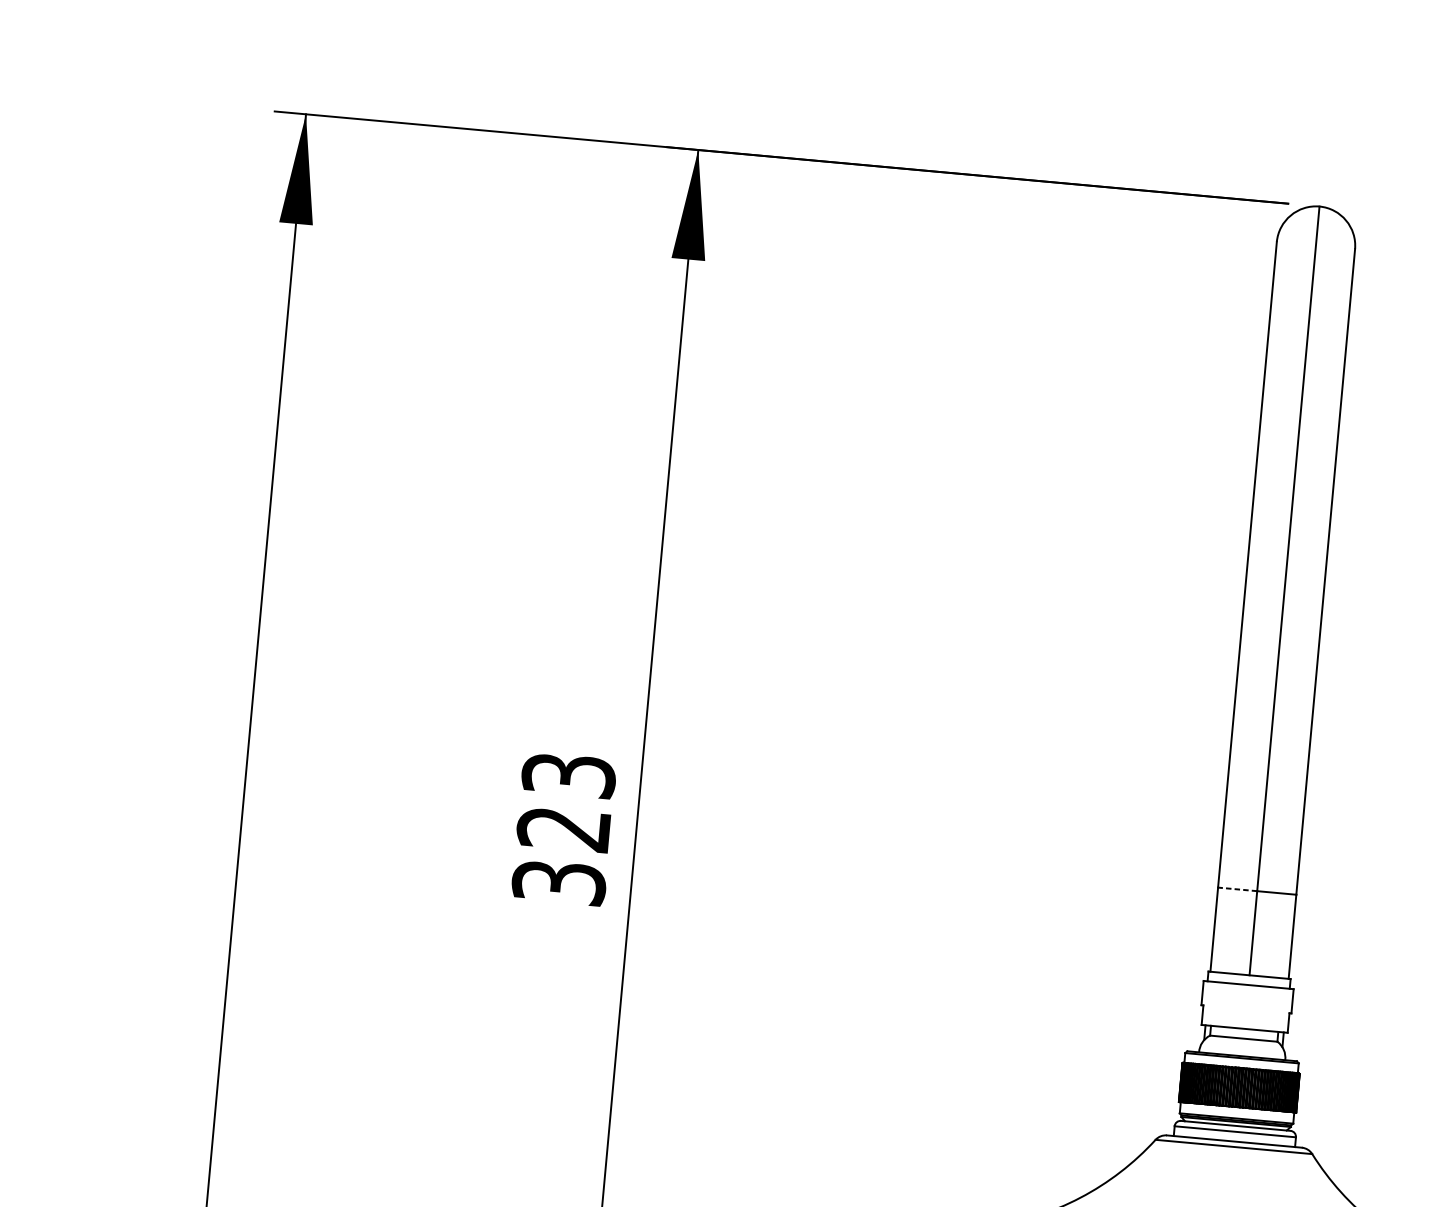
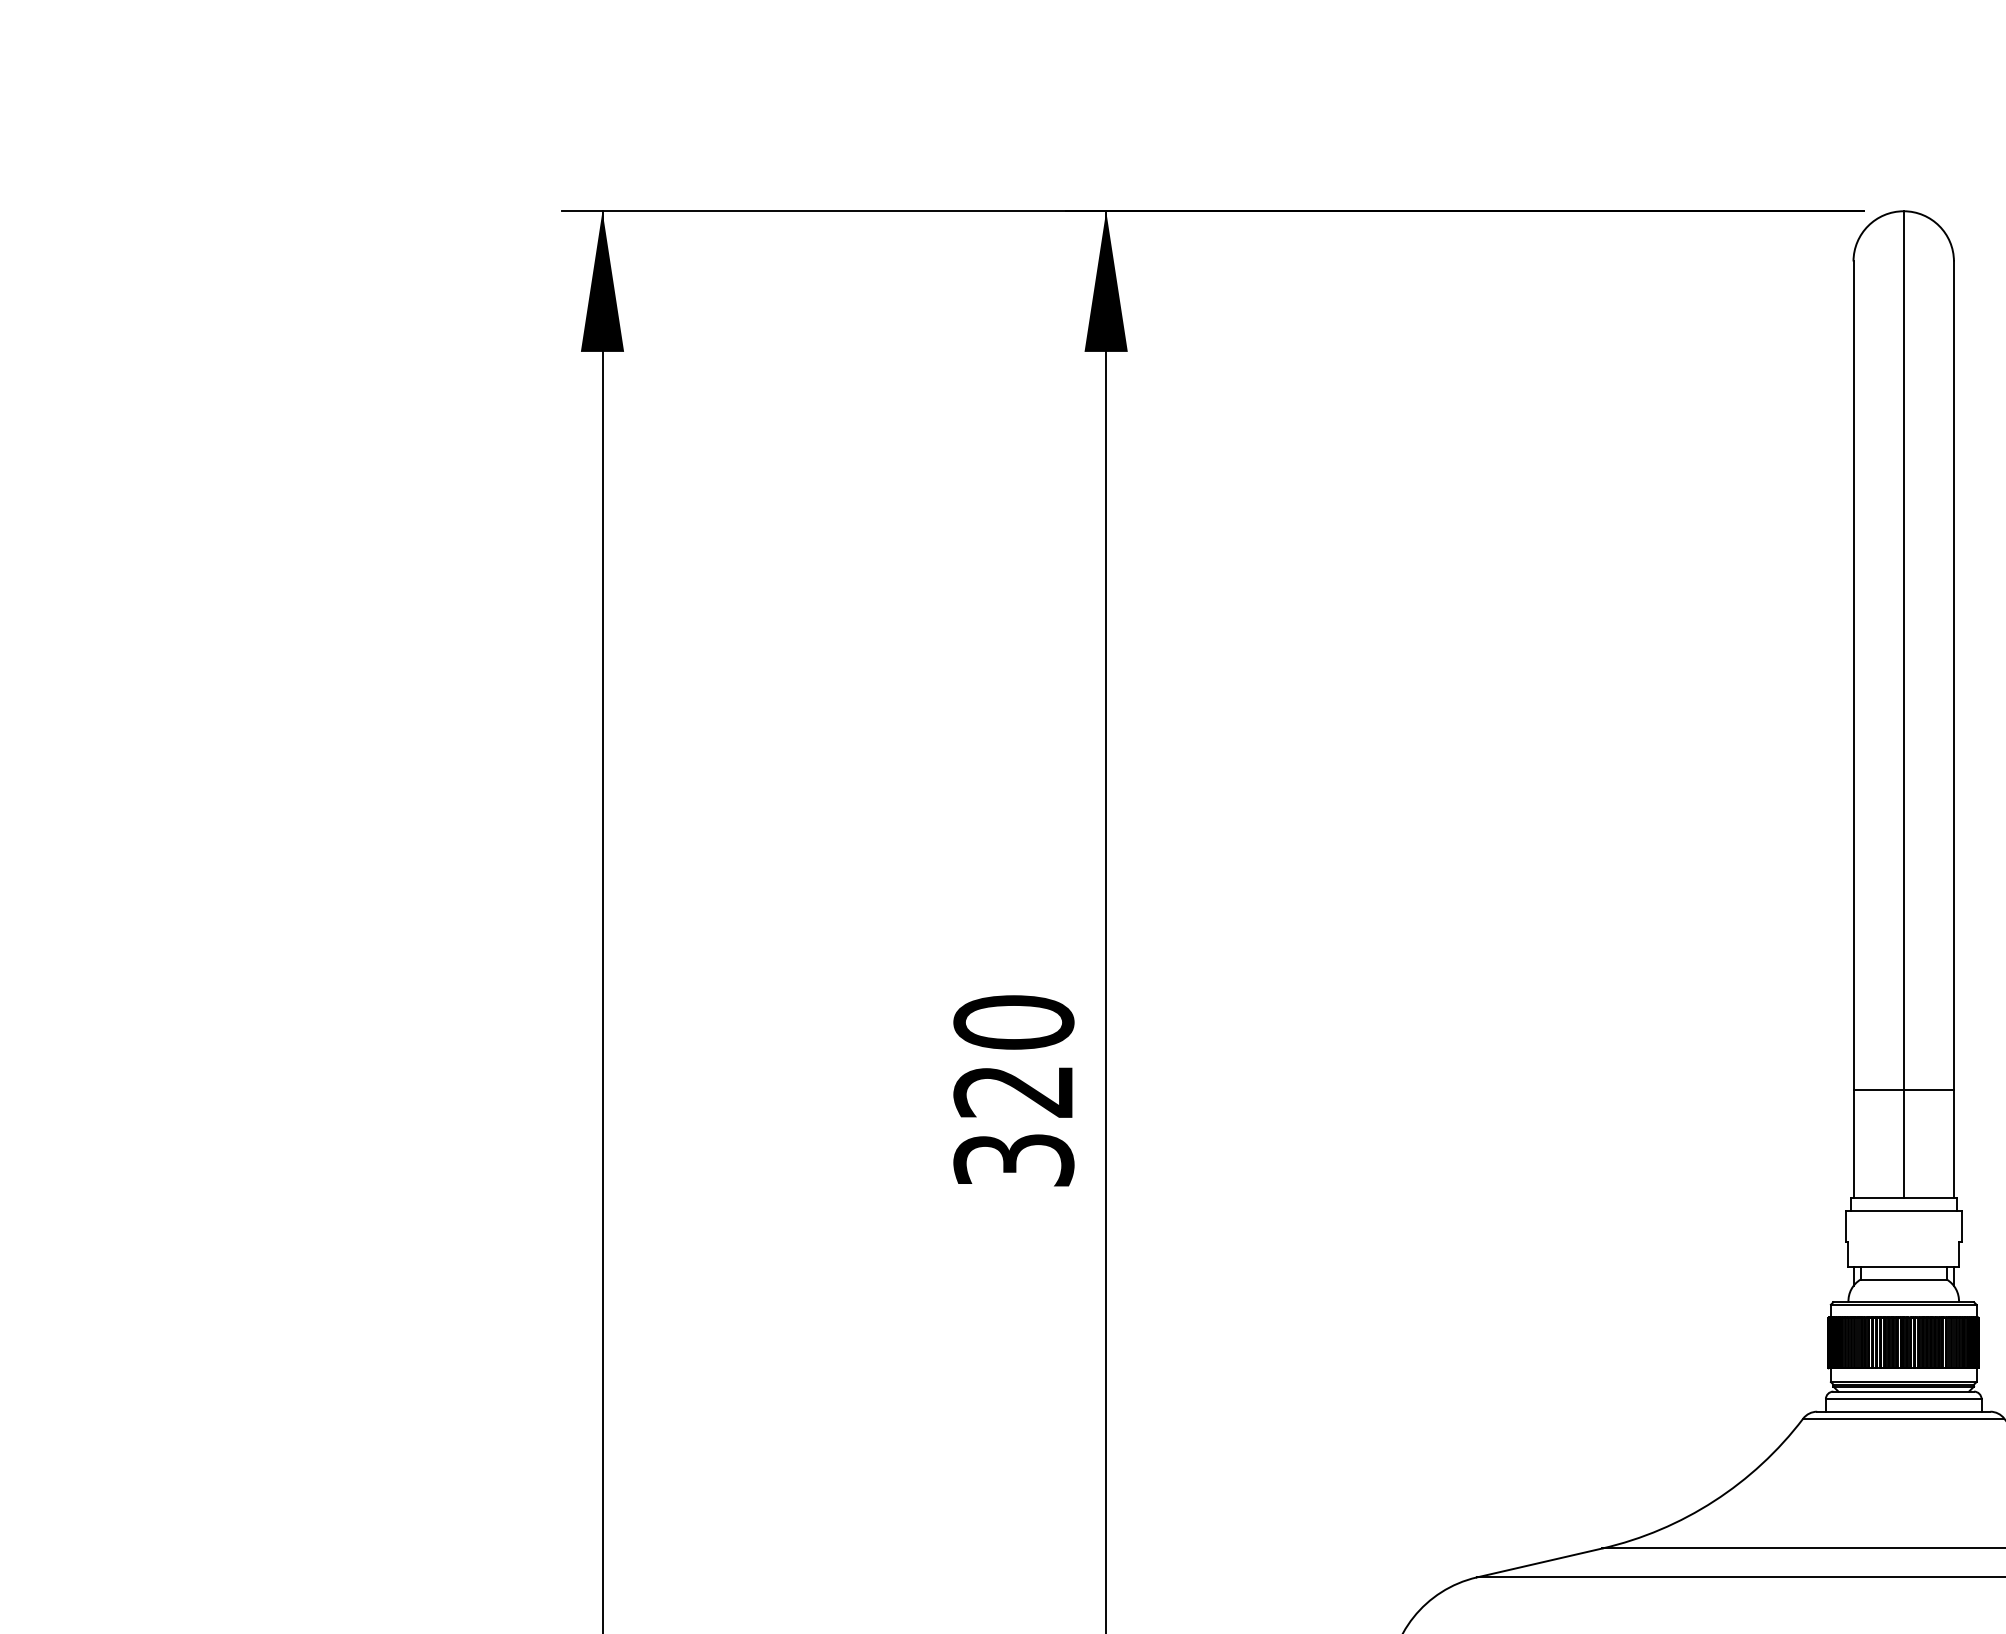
text: (568, 775) -> (1013, 1022), 323 -> 320
line: (1237, 889) -> (1878, 1090), dashed -> solid

